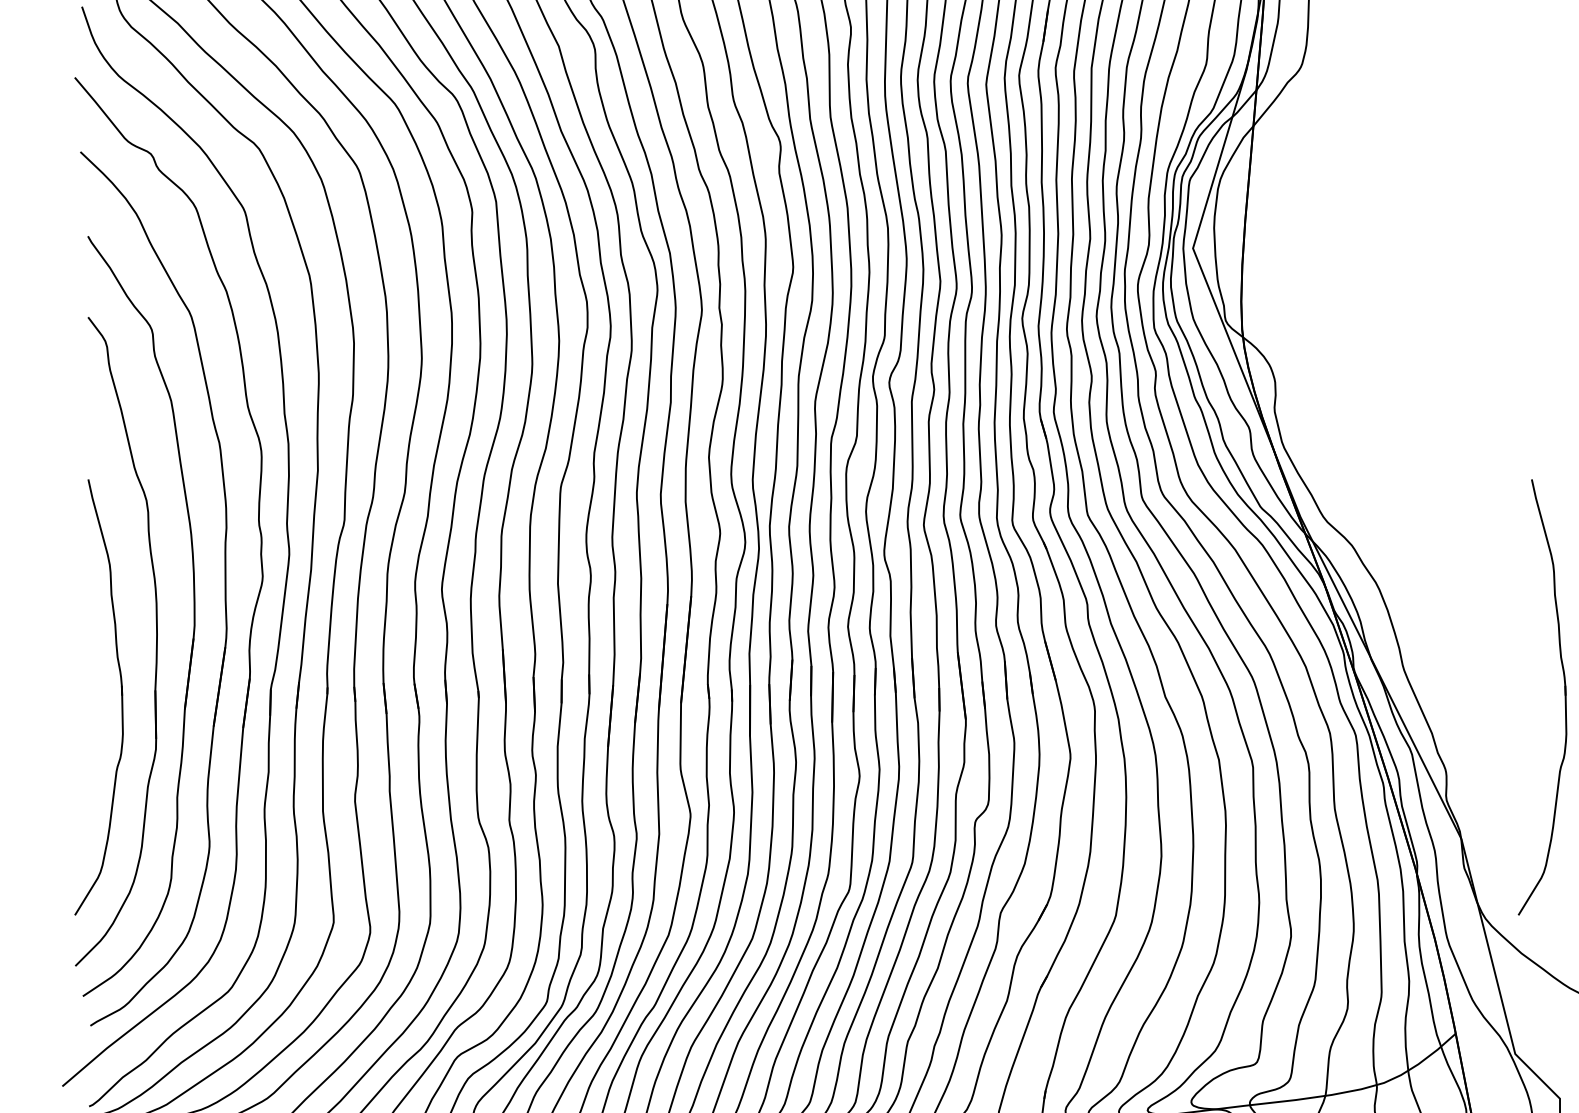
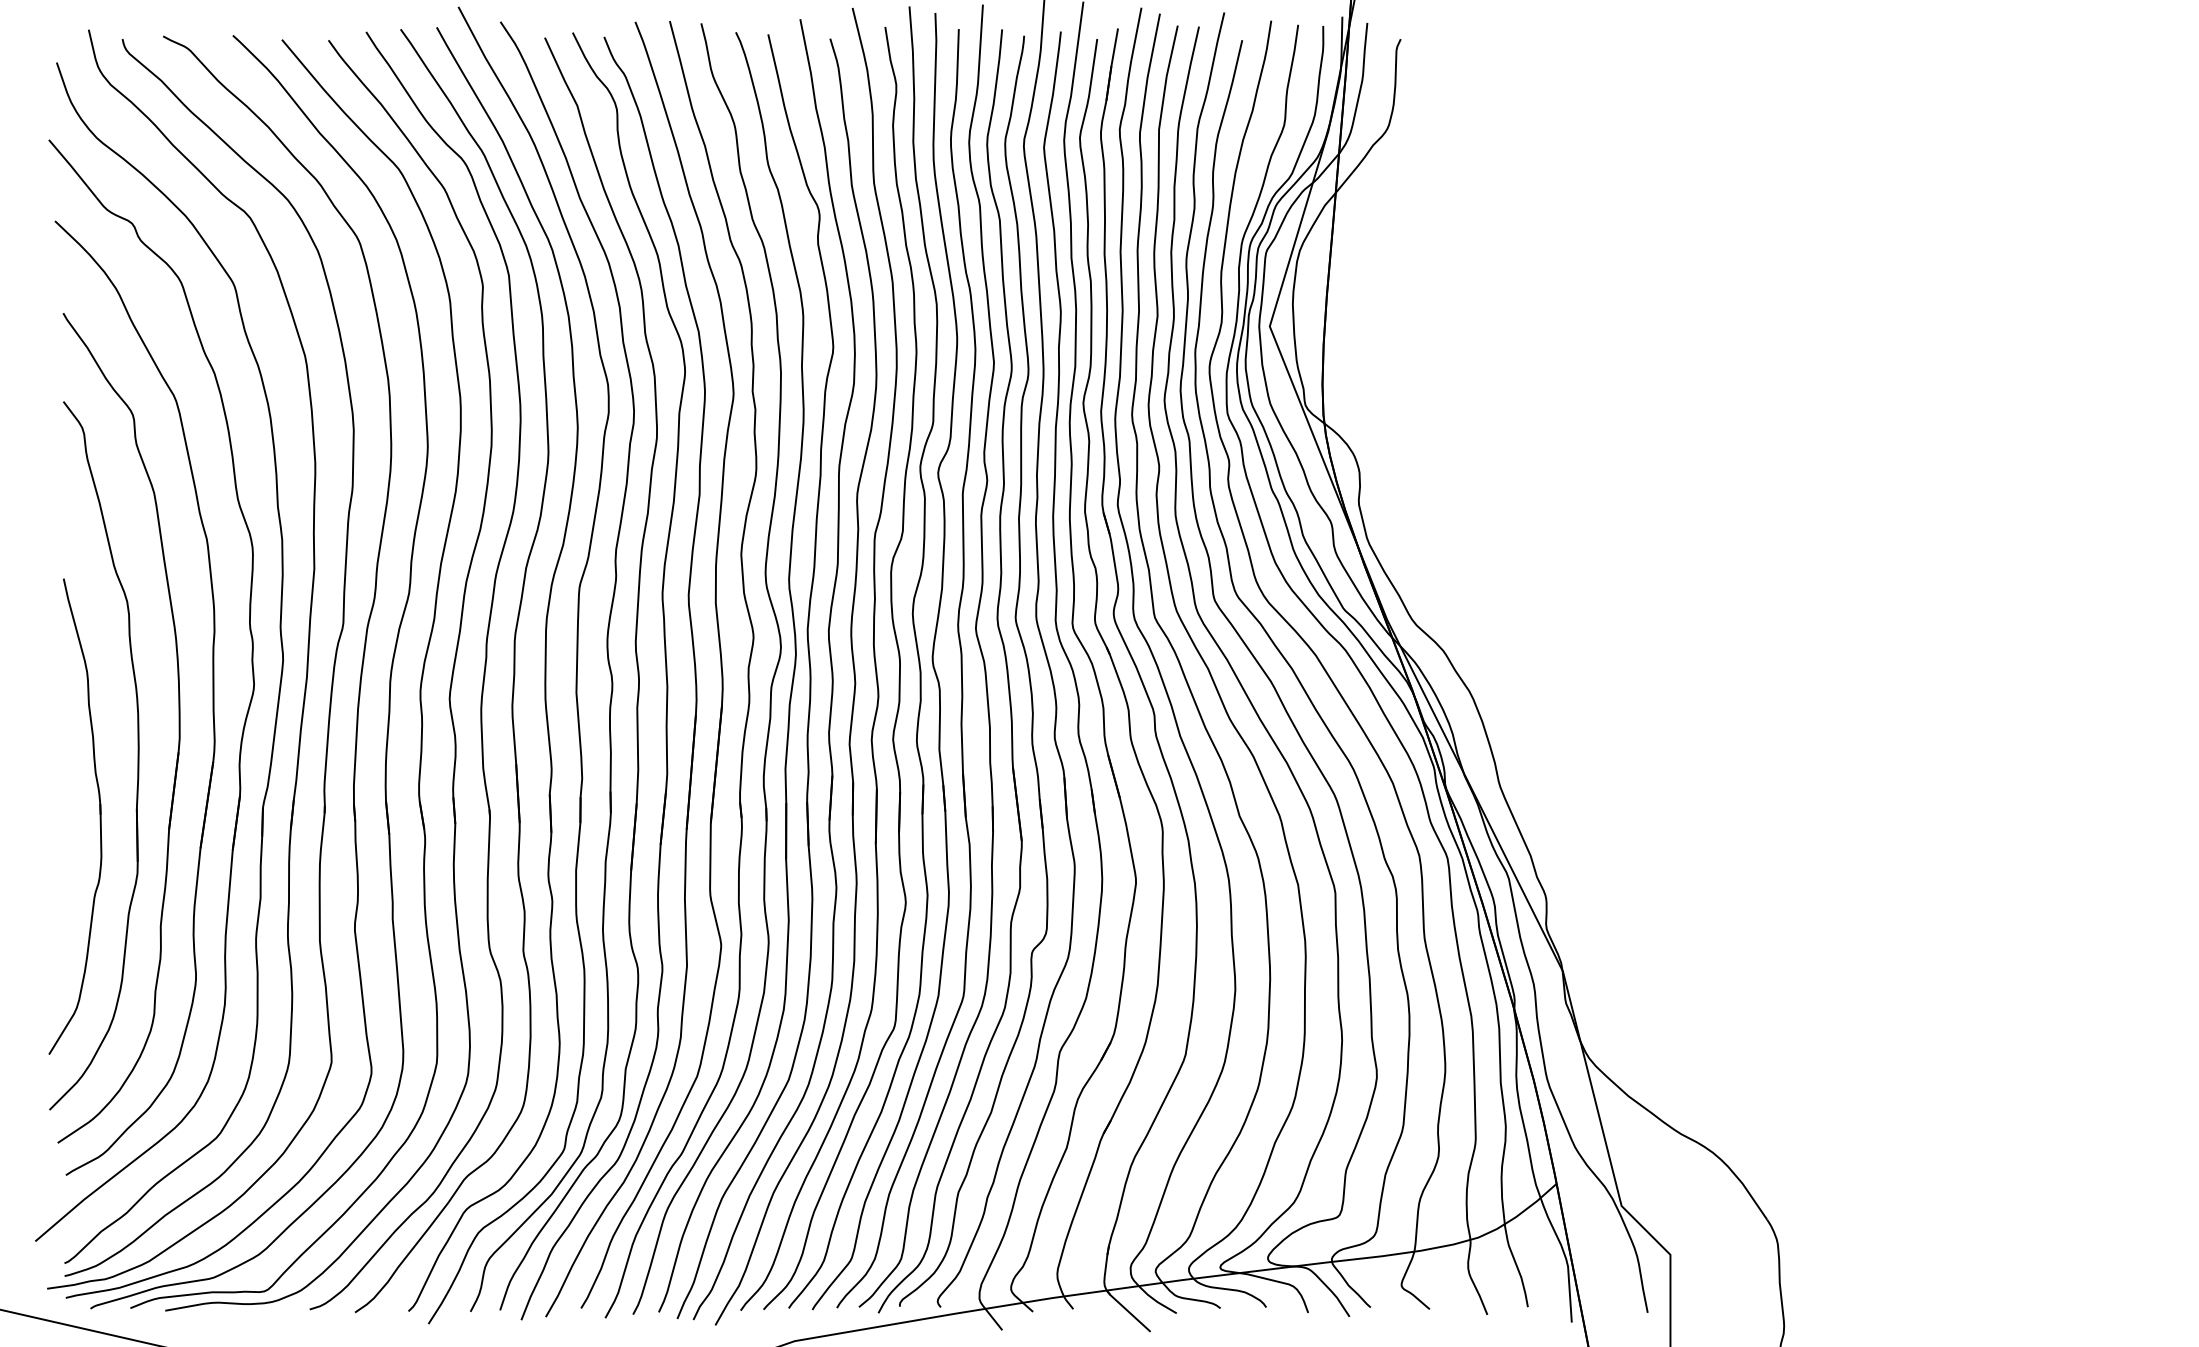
part: (1564, 697) -> (1675, 816), removed

